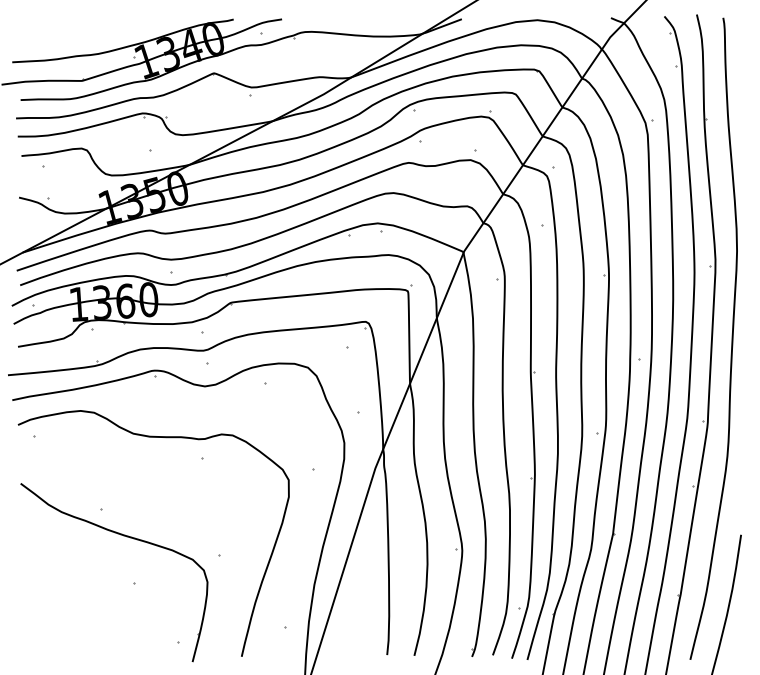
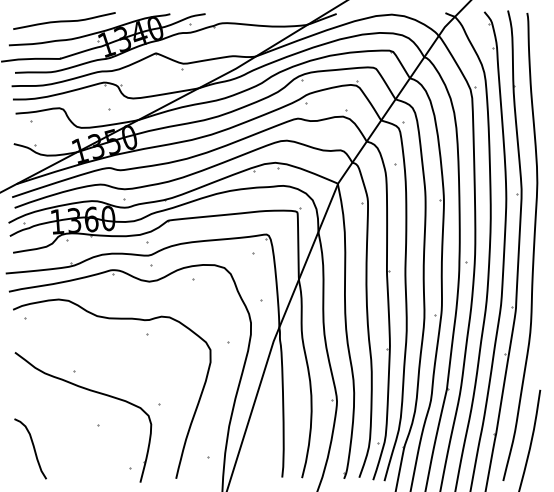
curve: (88, 28) -> (64, 20), added
curve: (45, 613) -> (33, 447), added

